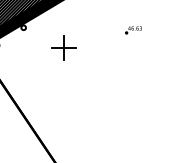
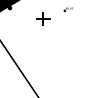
part: (63, 47) -> (43, 18), moved

